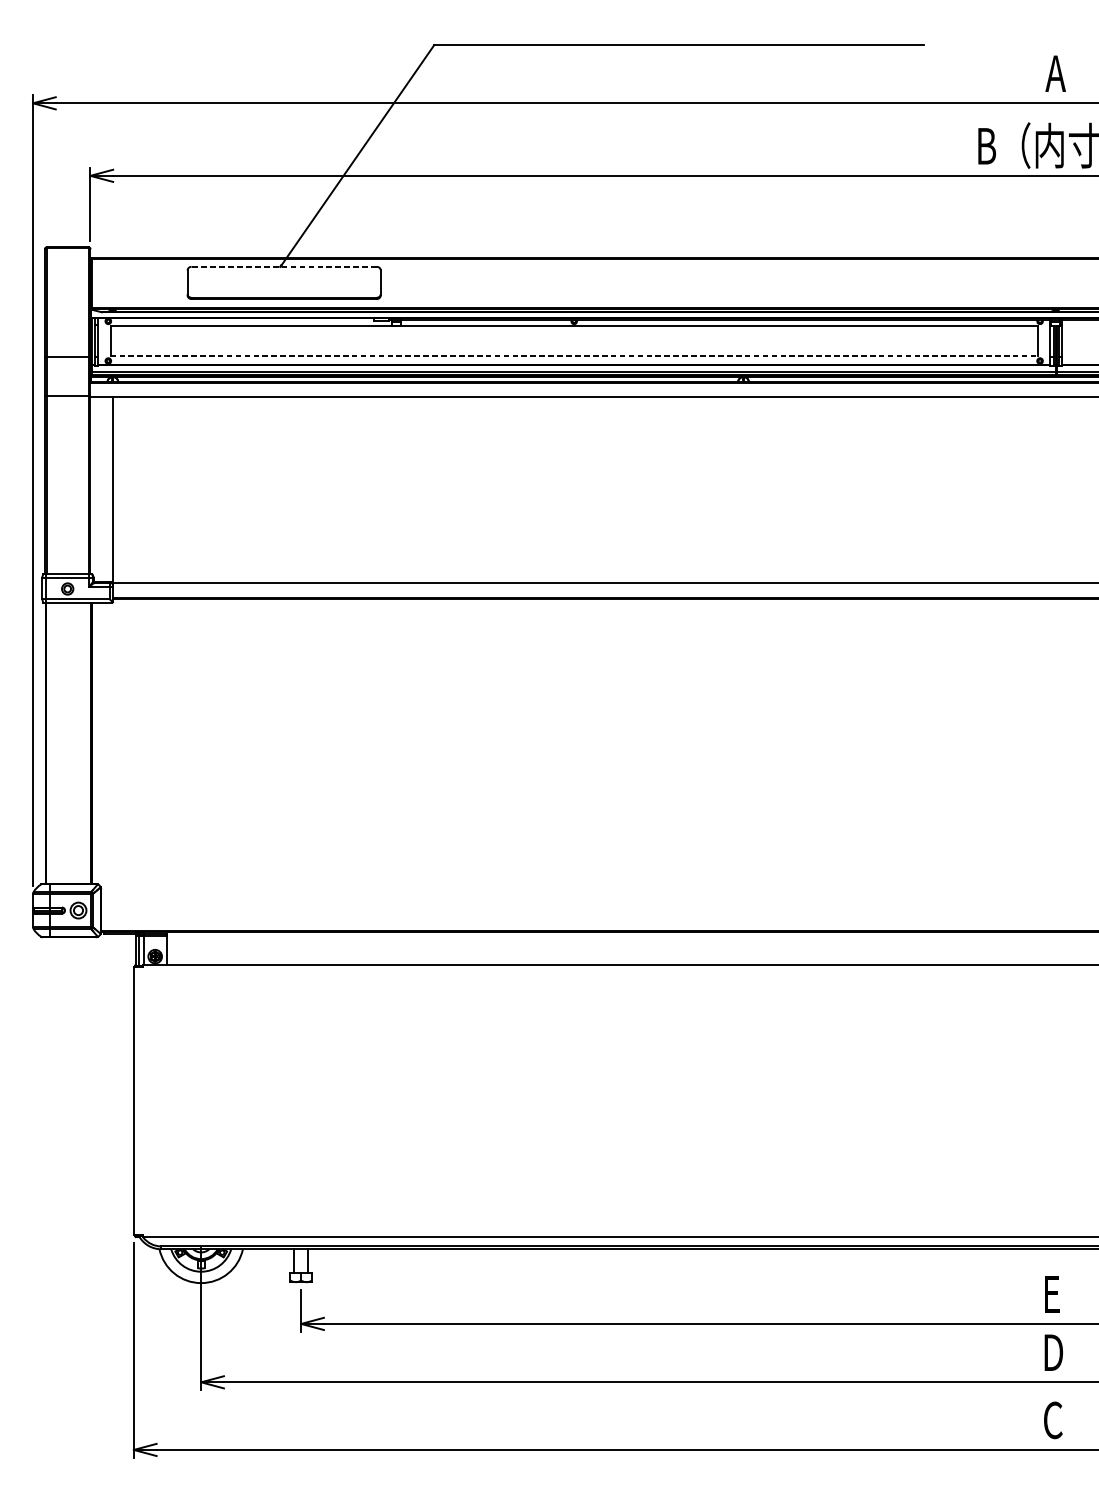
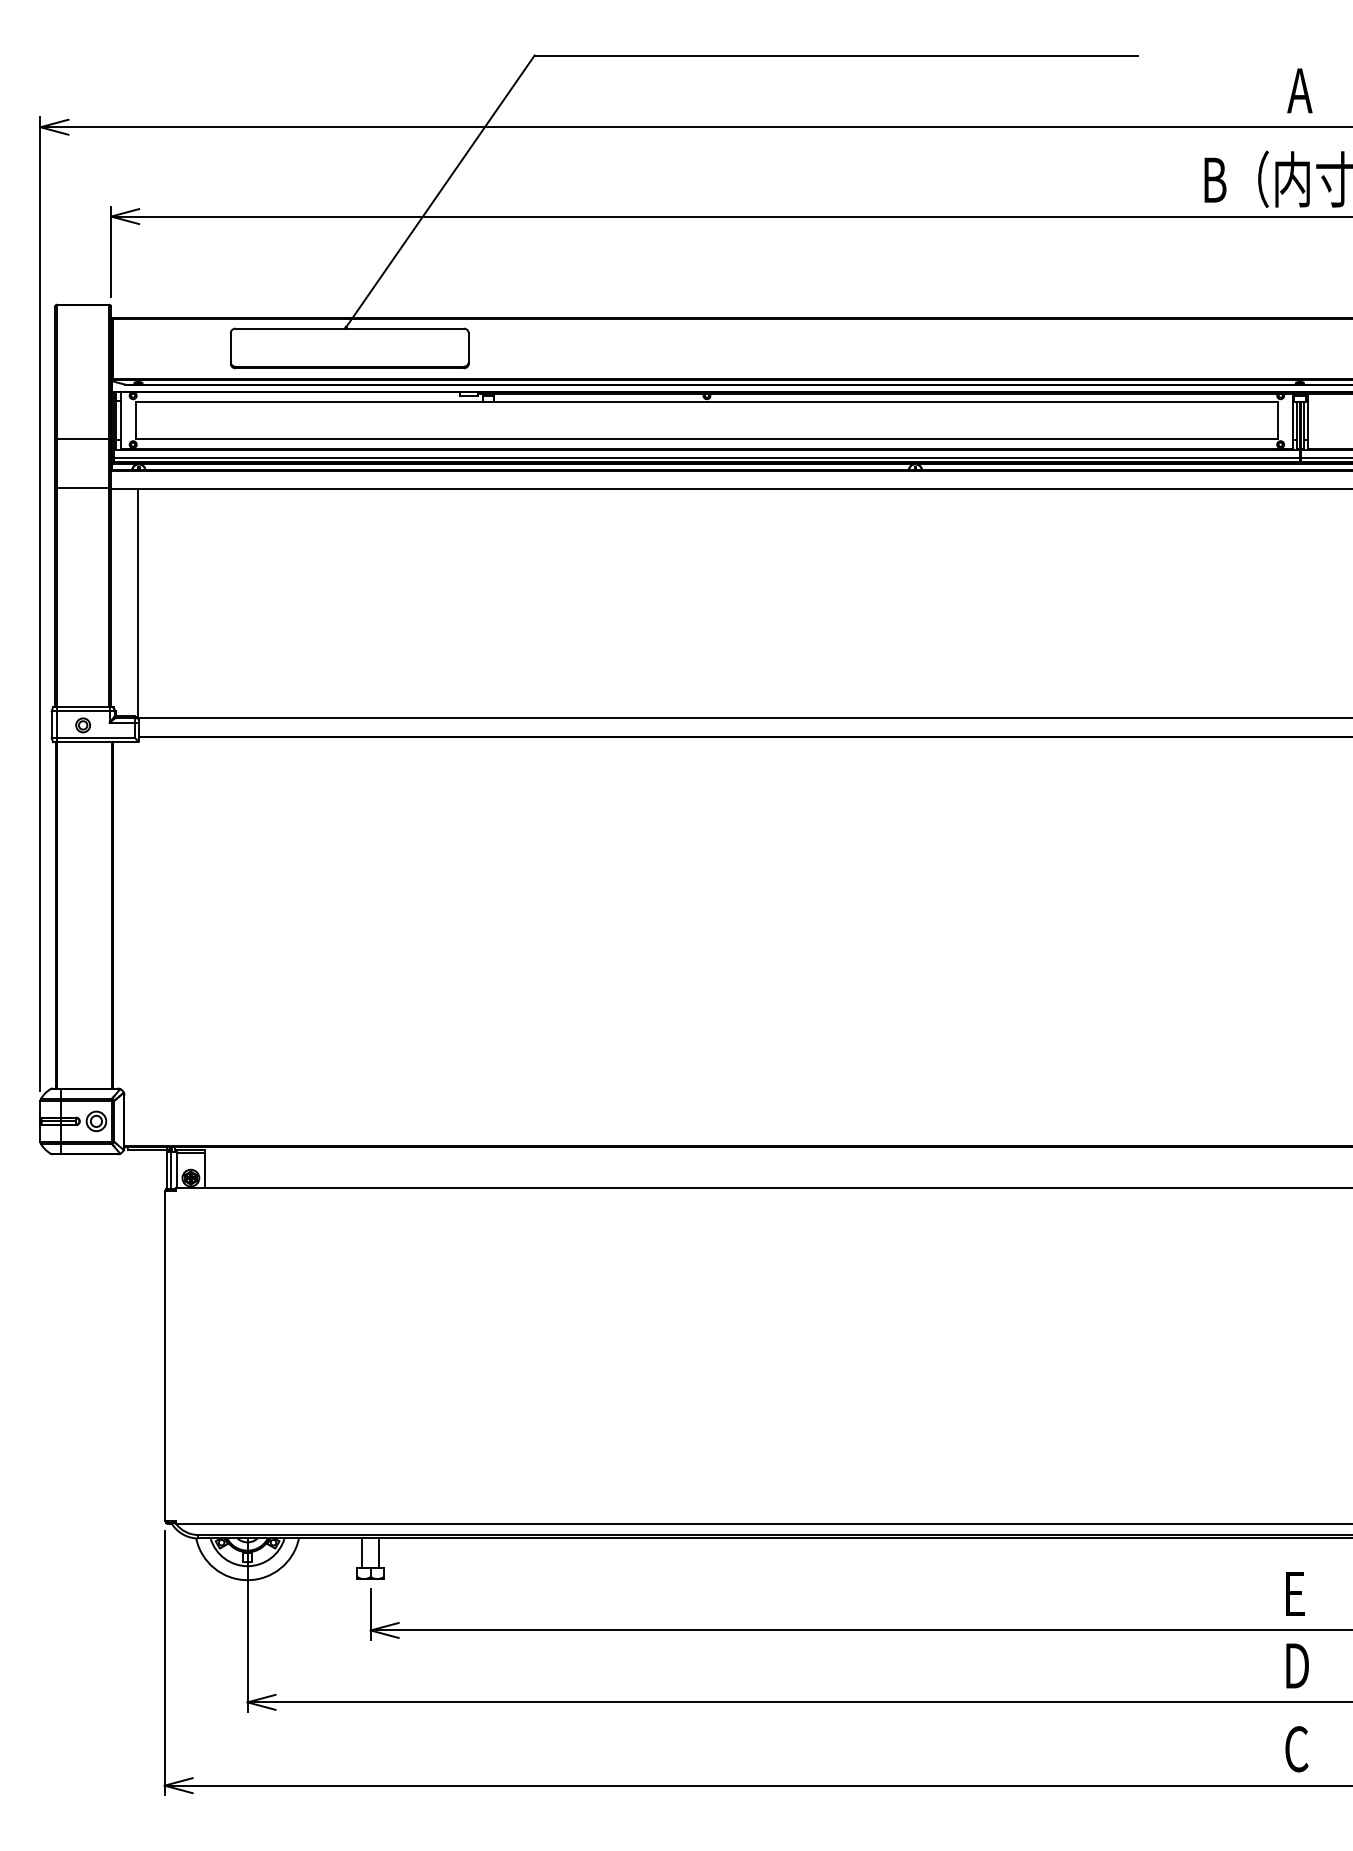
line: (283, 266) -> (349, 328), dashed -> solid
line: (573, 356) -> (706, 438), dashed -> solid

